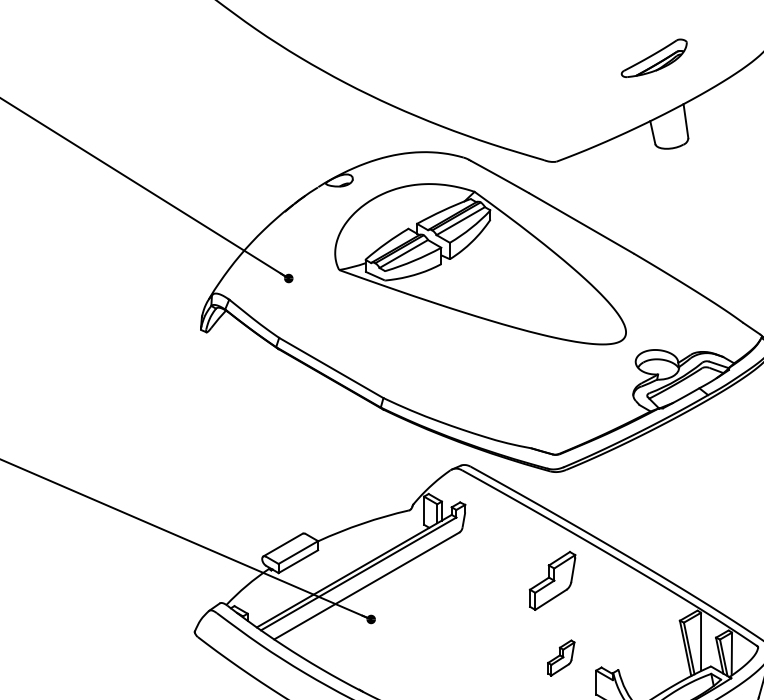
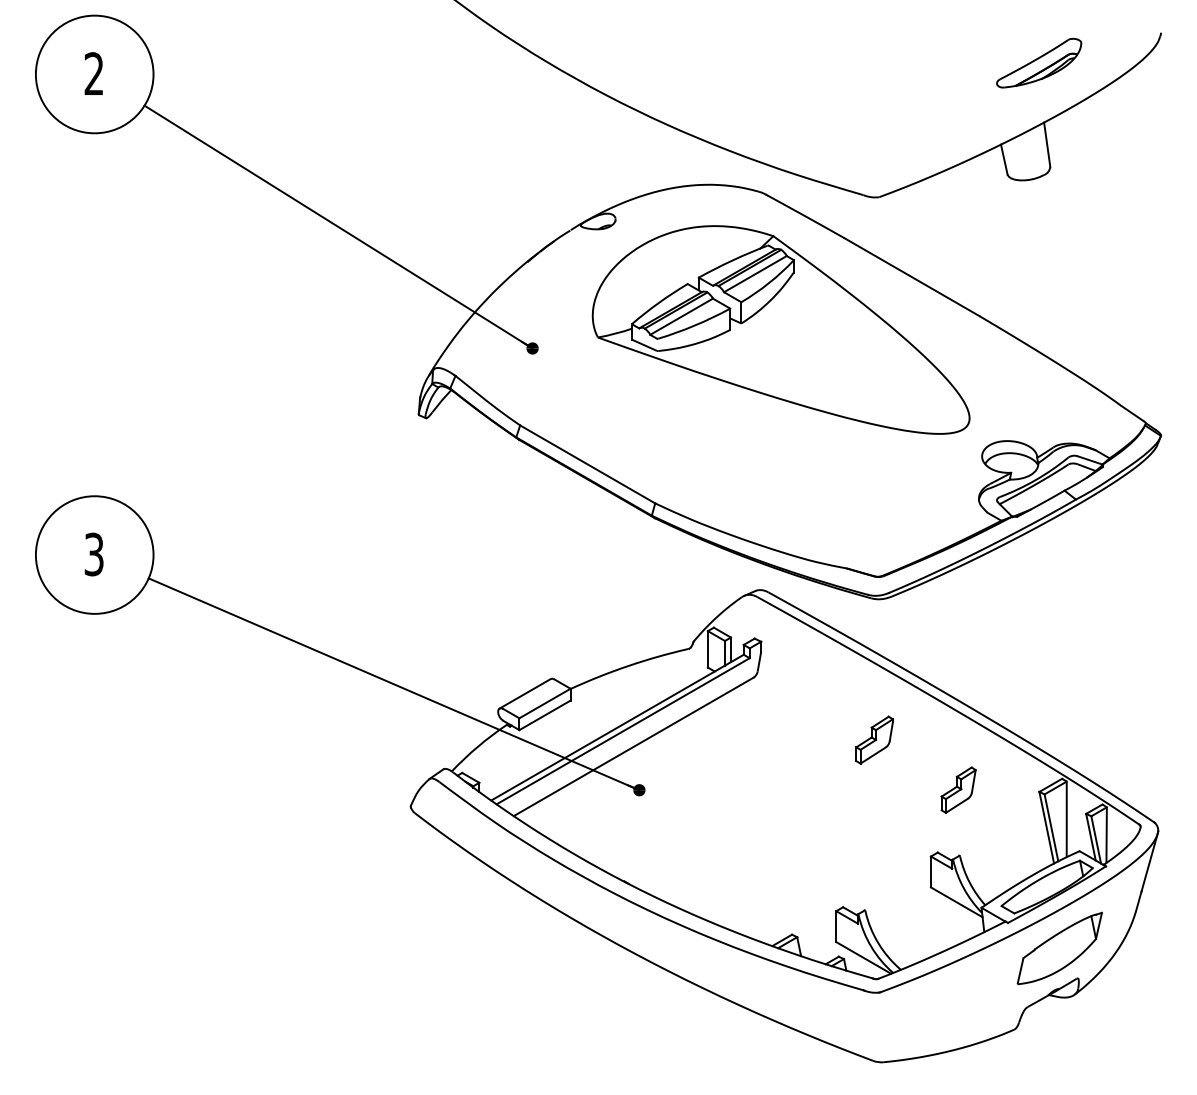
part: (654, 57) -> (1039, 62), moved
part: (552, 580) -> (874, 739), size x0.62
part: (561, 657) -> (958, 789), moved

